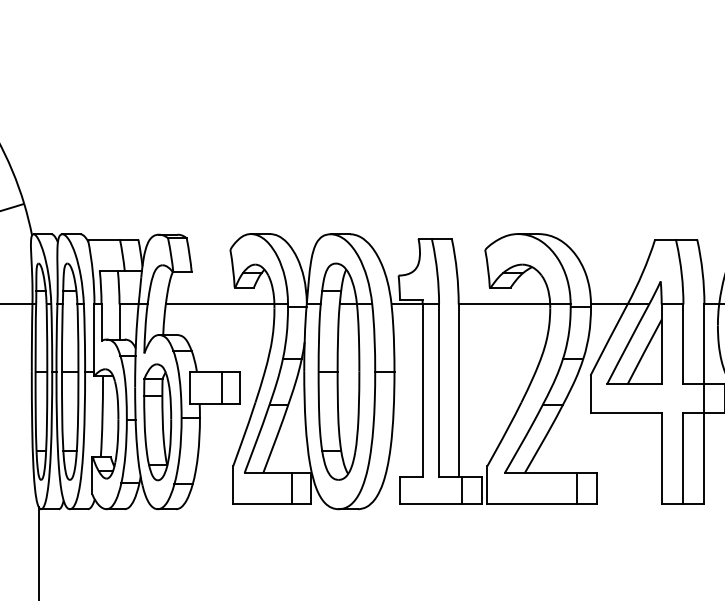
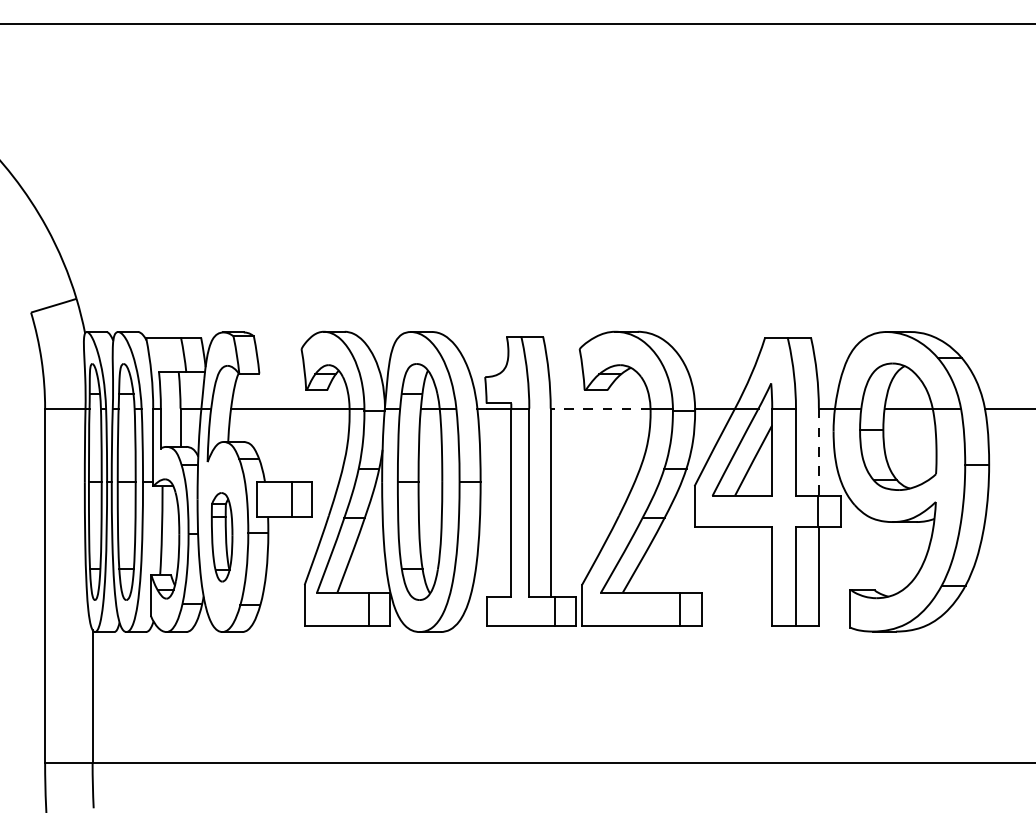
line: (504, 304) -> (600, 408), solid -> dashed
line: (704, 344) -> (818, 452), solid -> dashed
part: (157, 422) -> (221, 537), size x0.7

